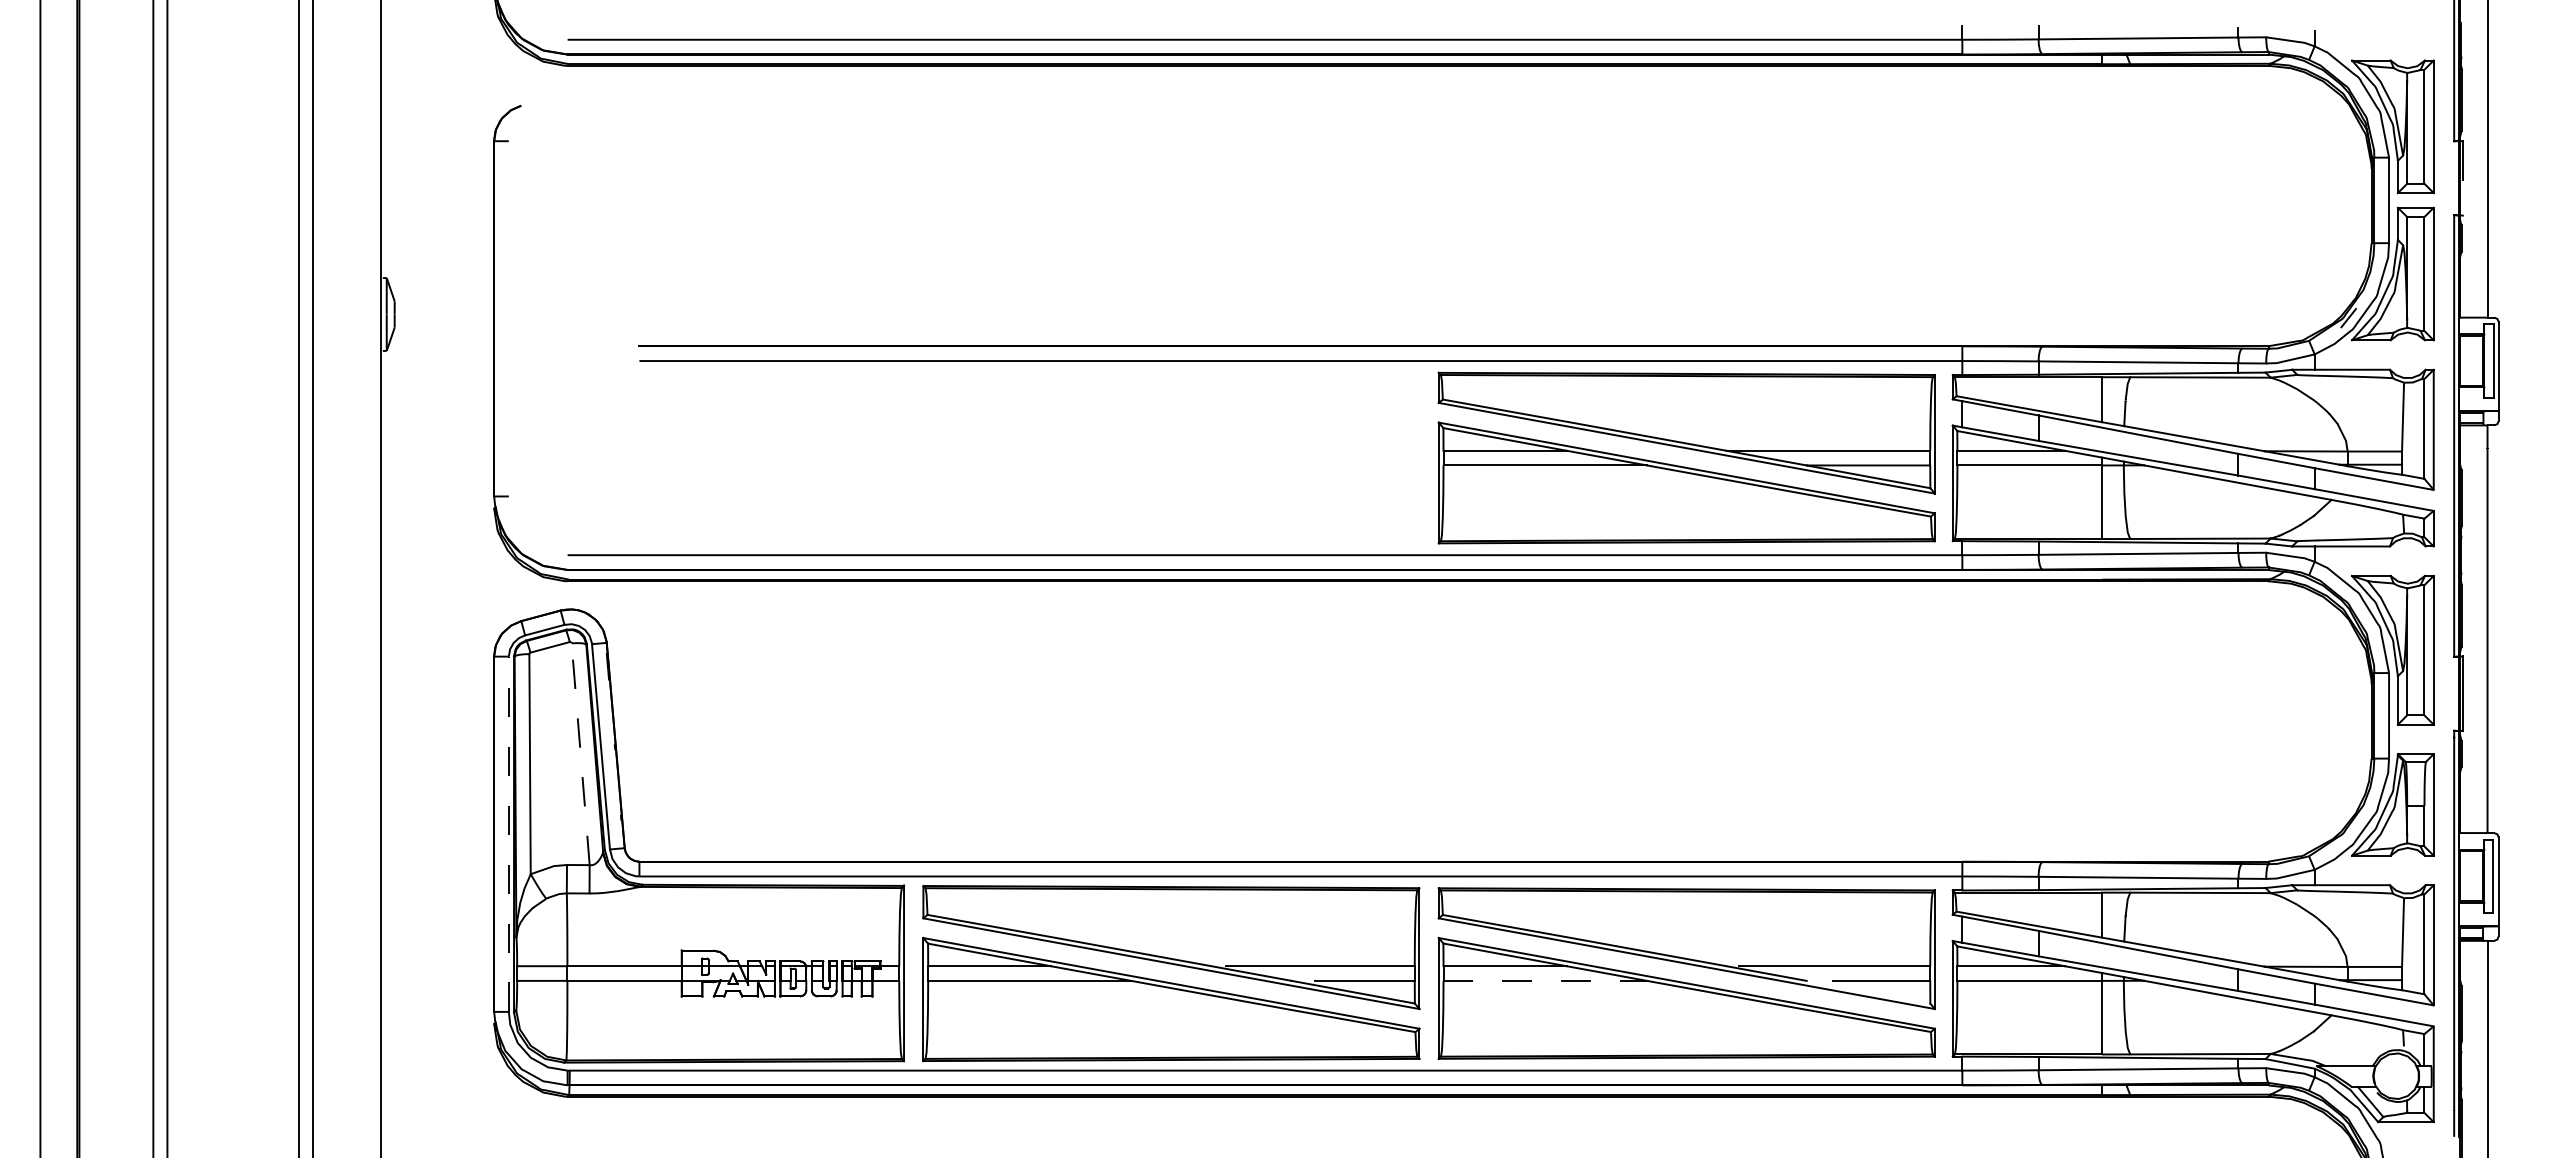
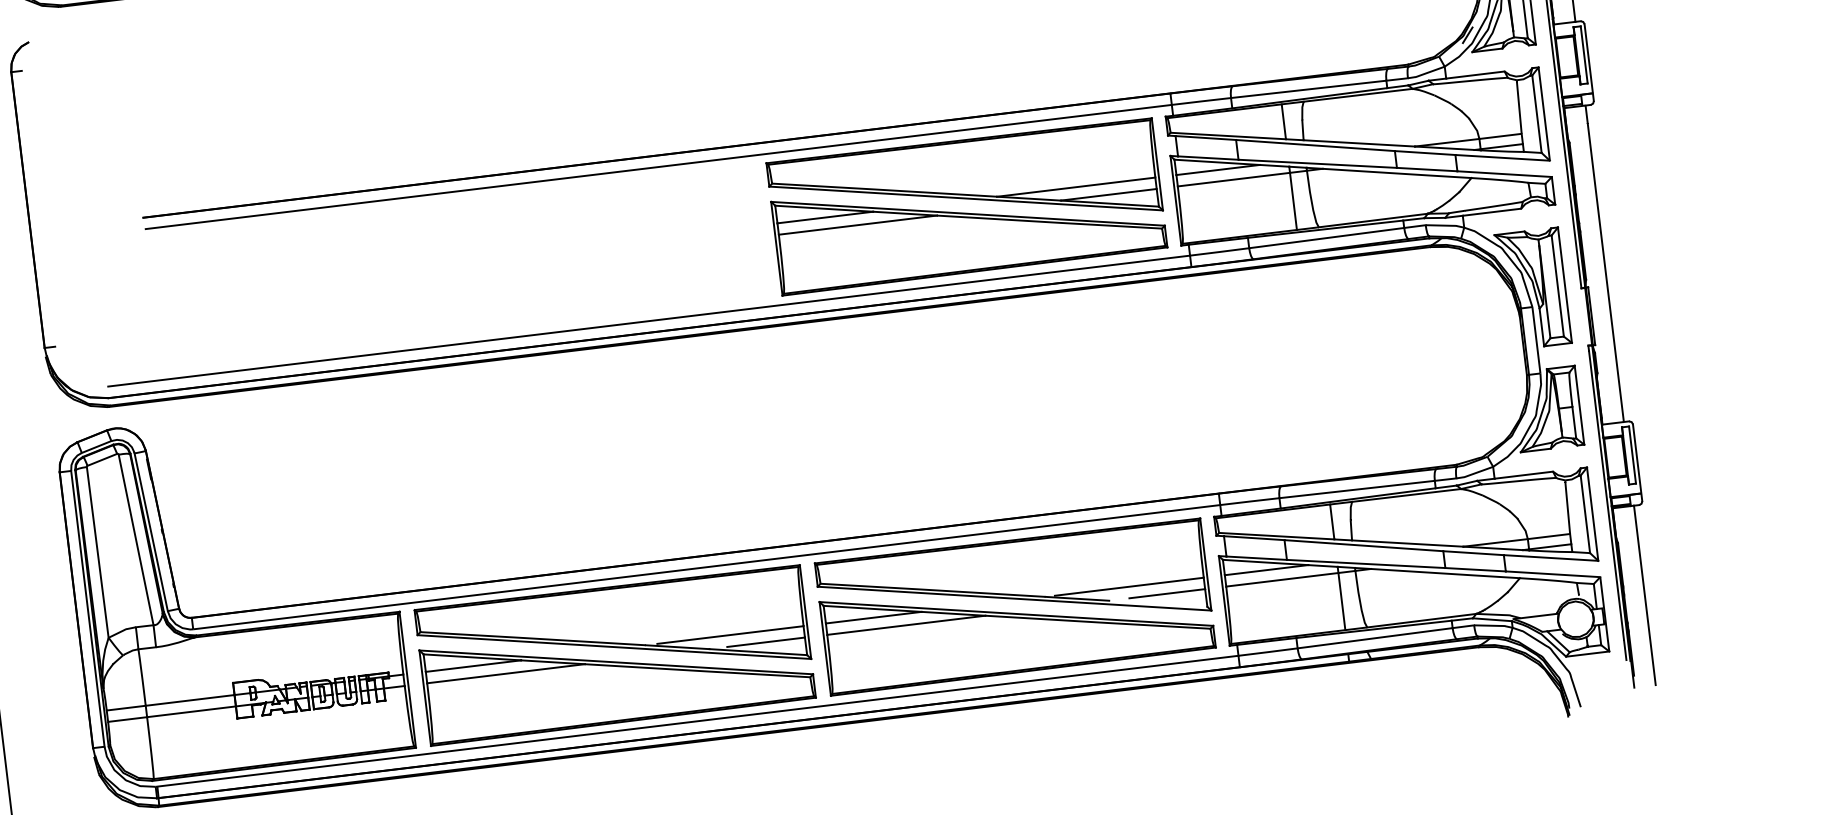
line: (580, 753) -> (135, 539), dashed -> solid
line: (508, 834) -> (87, 609), dashed -> solid
line: (1545, 980) -> (906, 624), dashed -> solid

